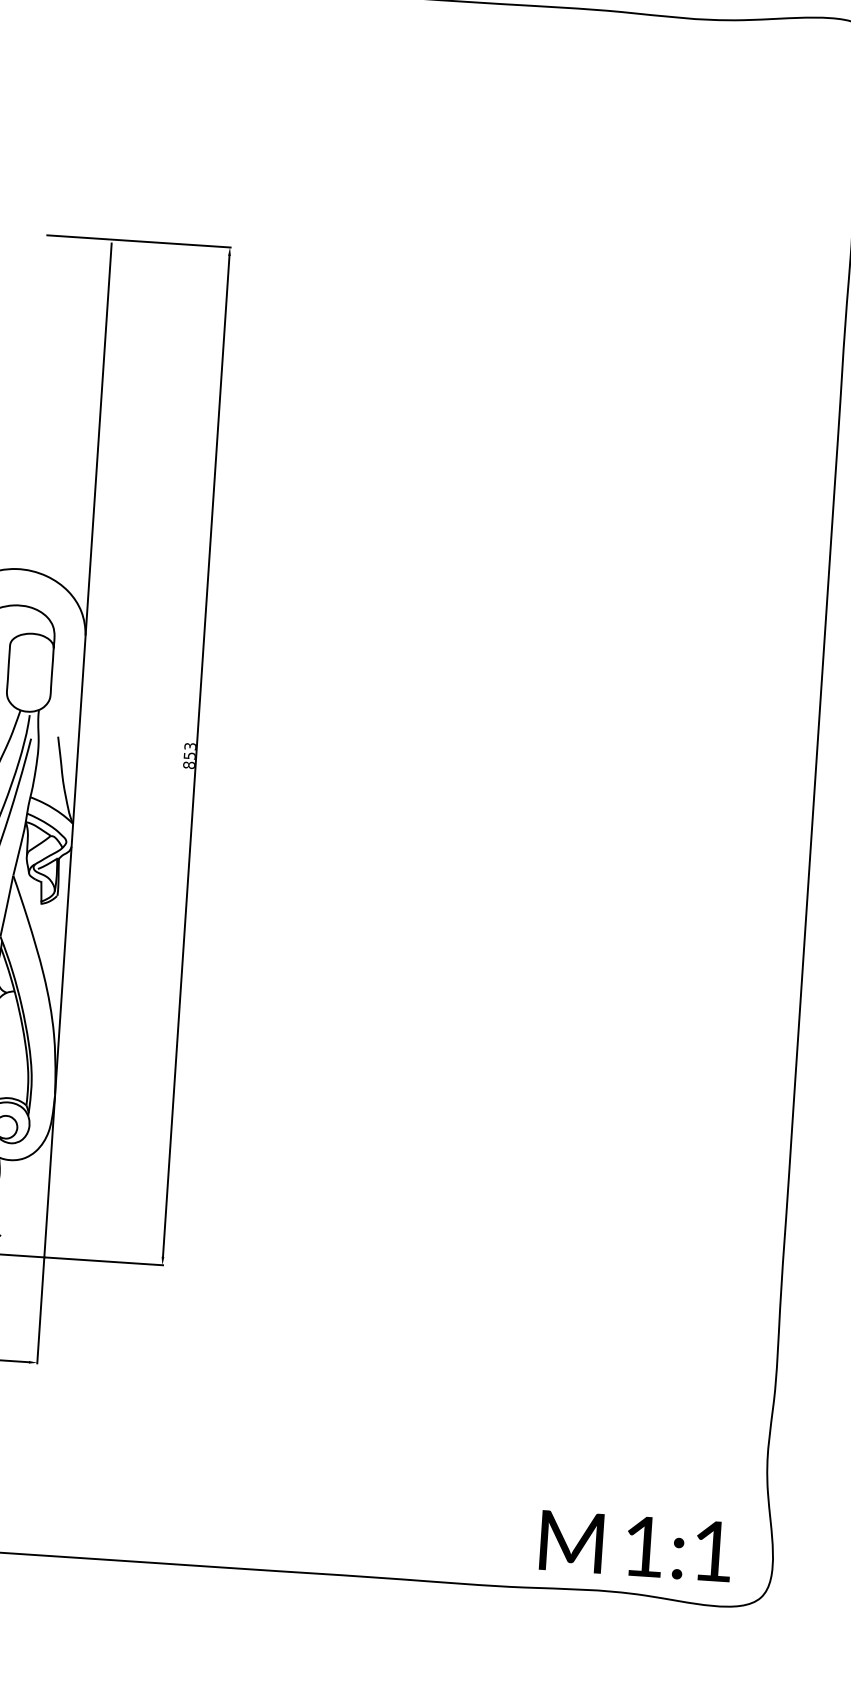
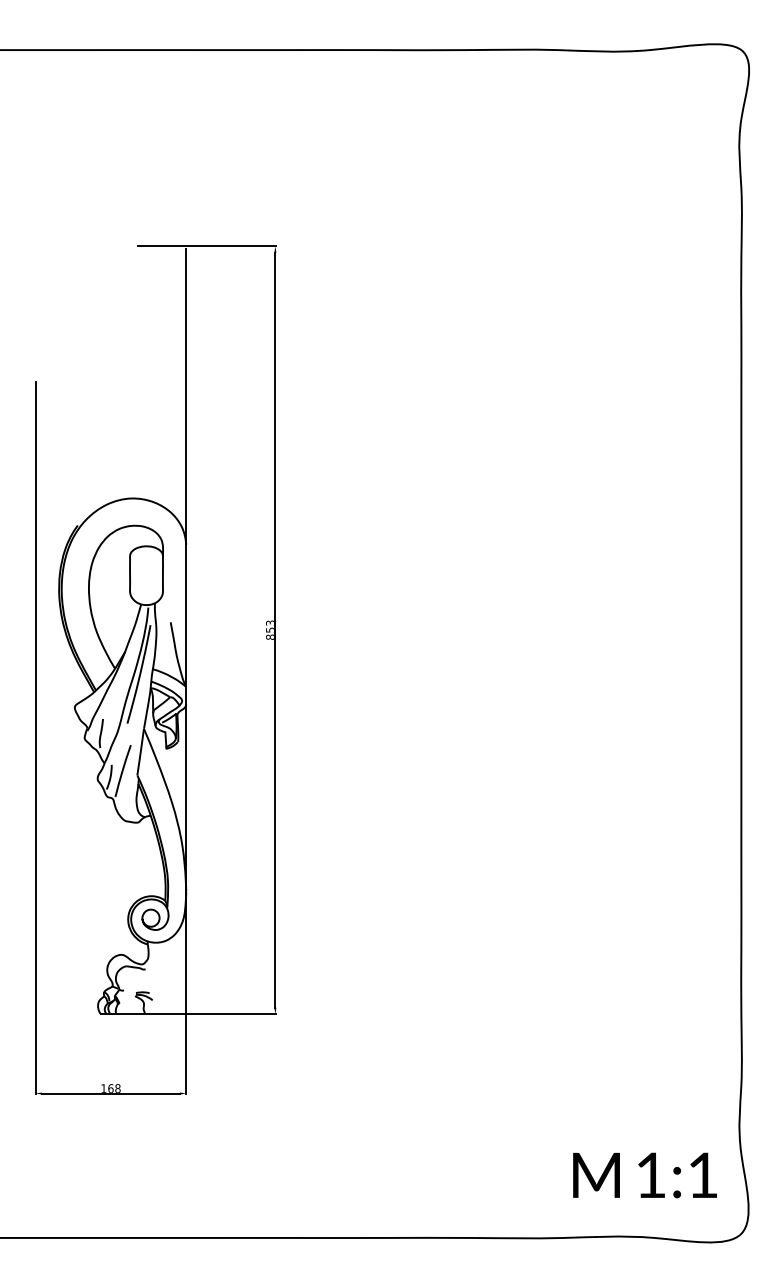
text: (635, 1546) -> (644, 1175), moved

